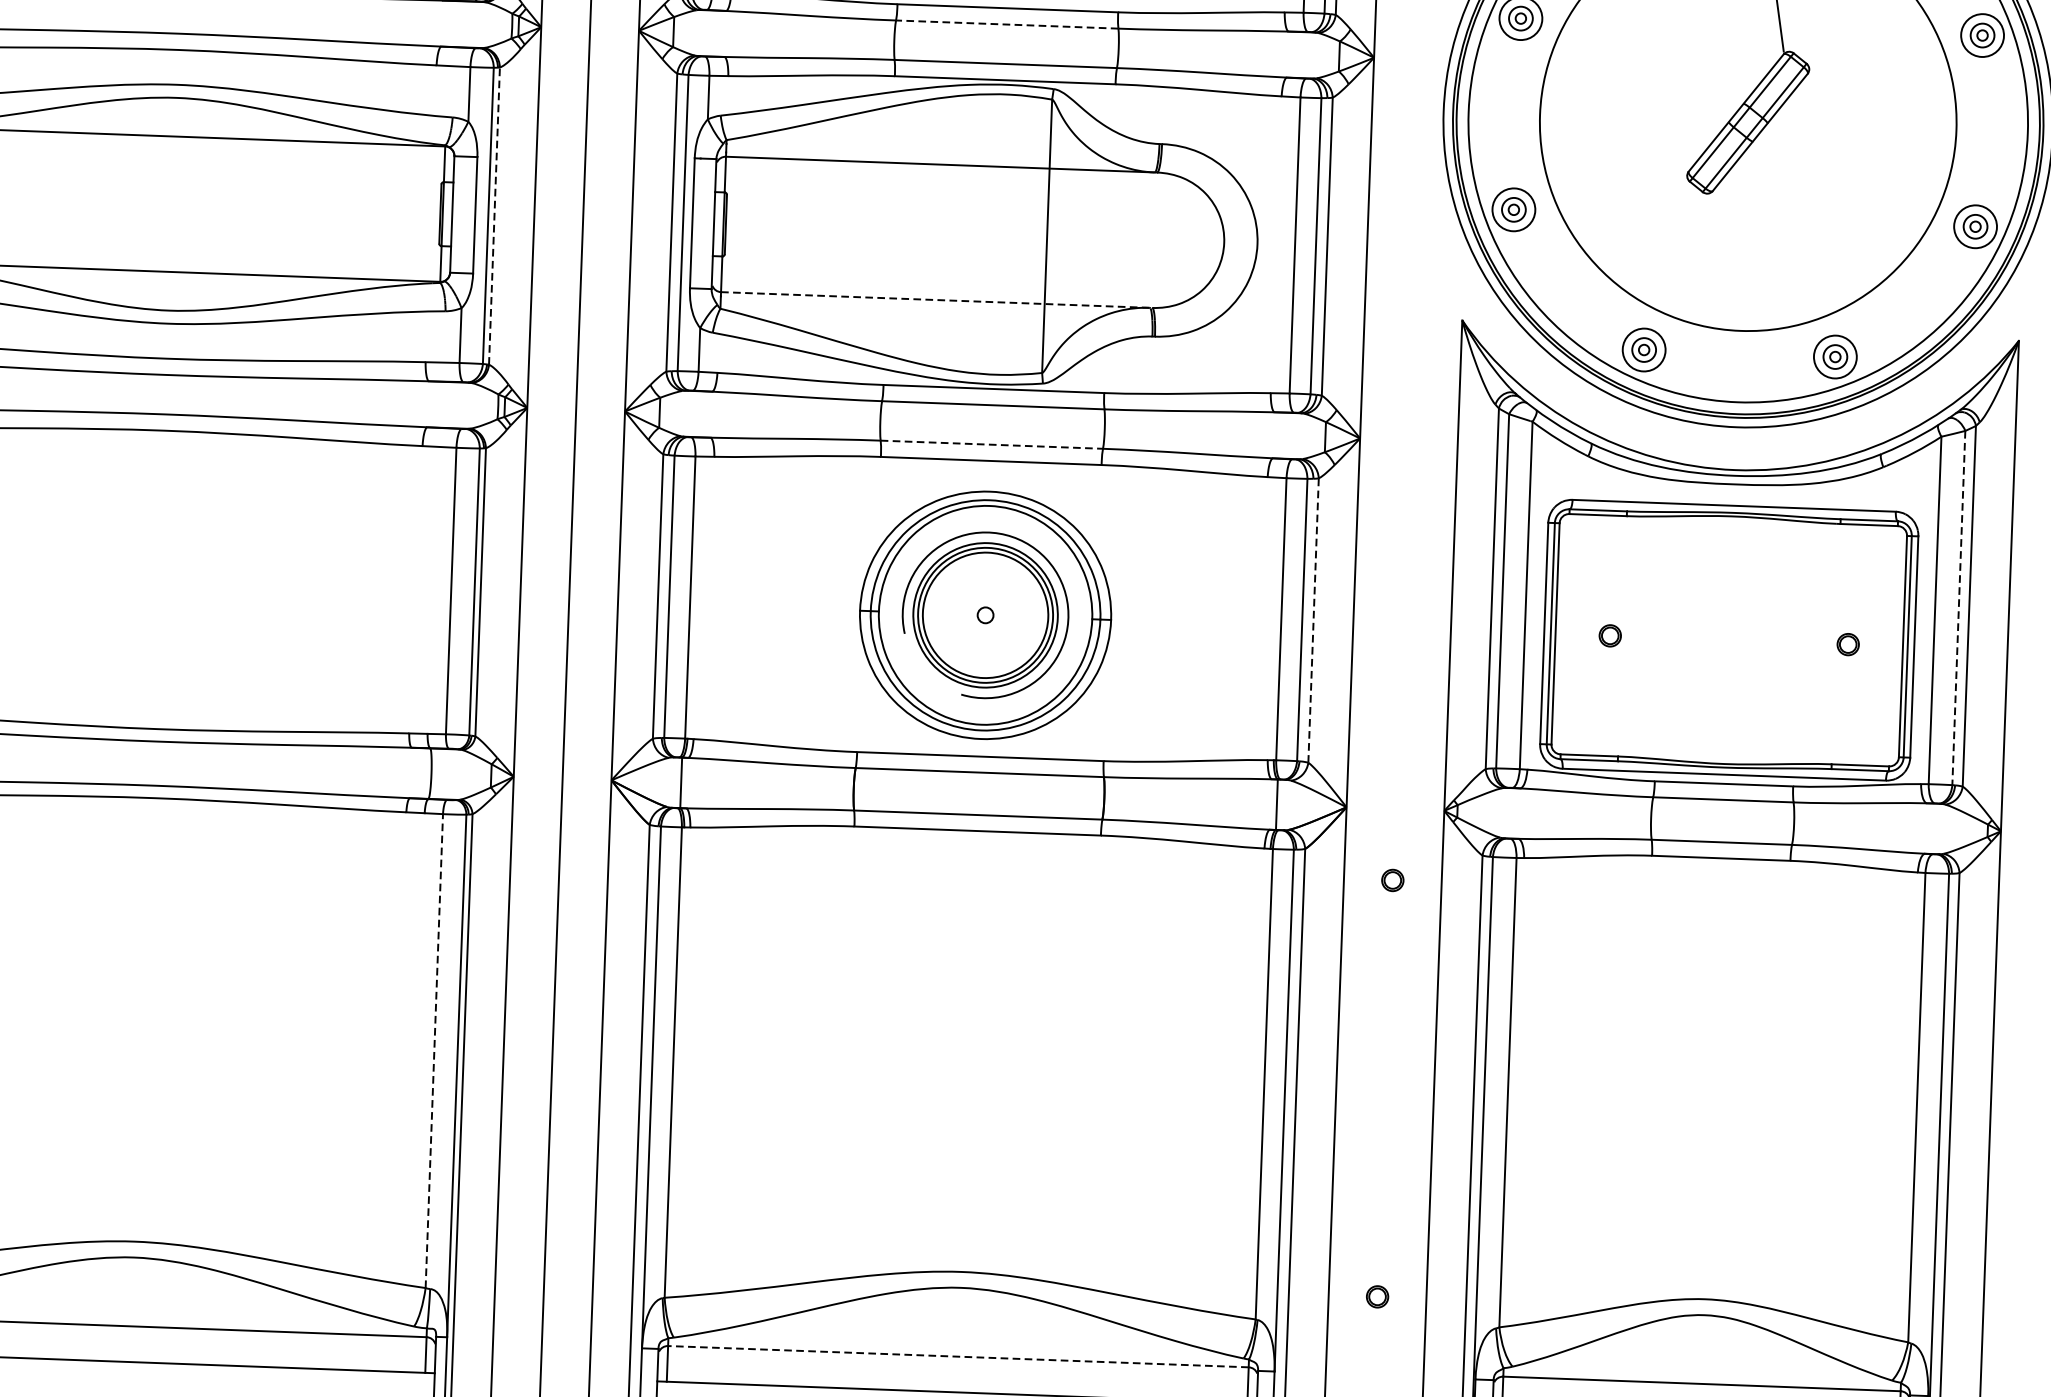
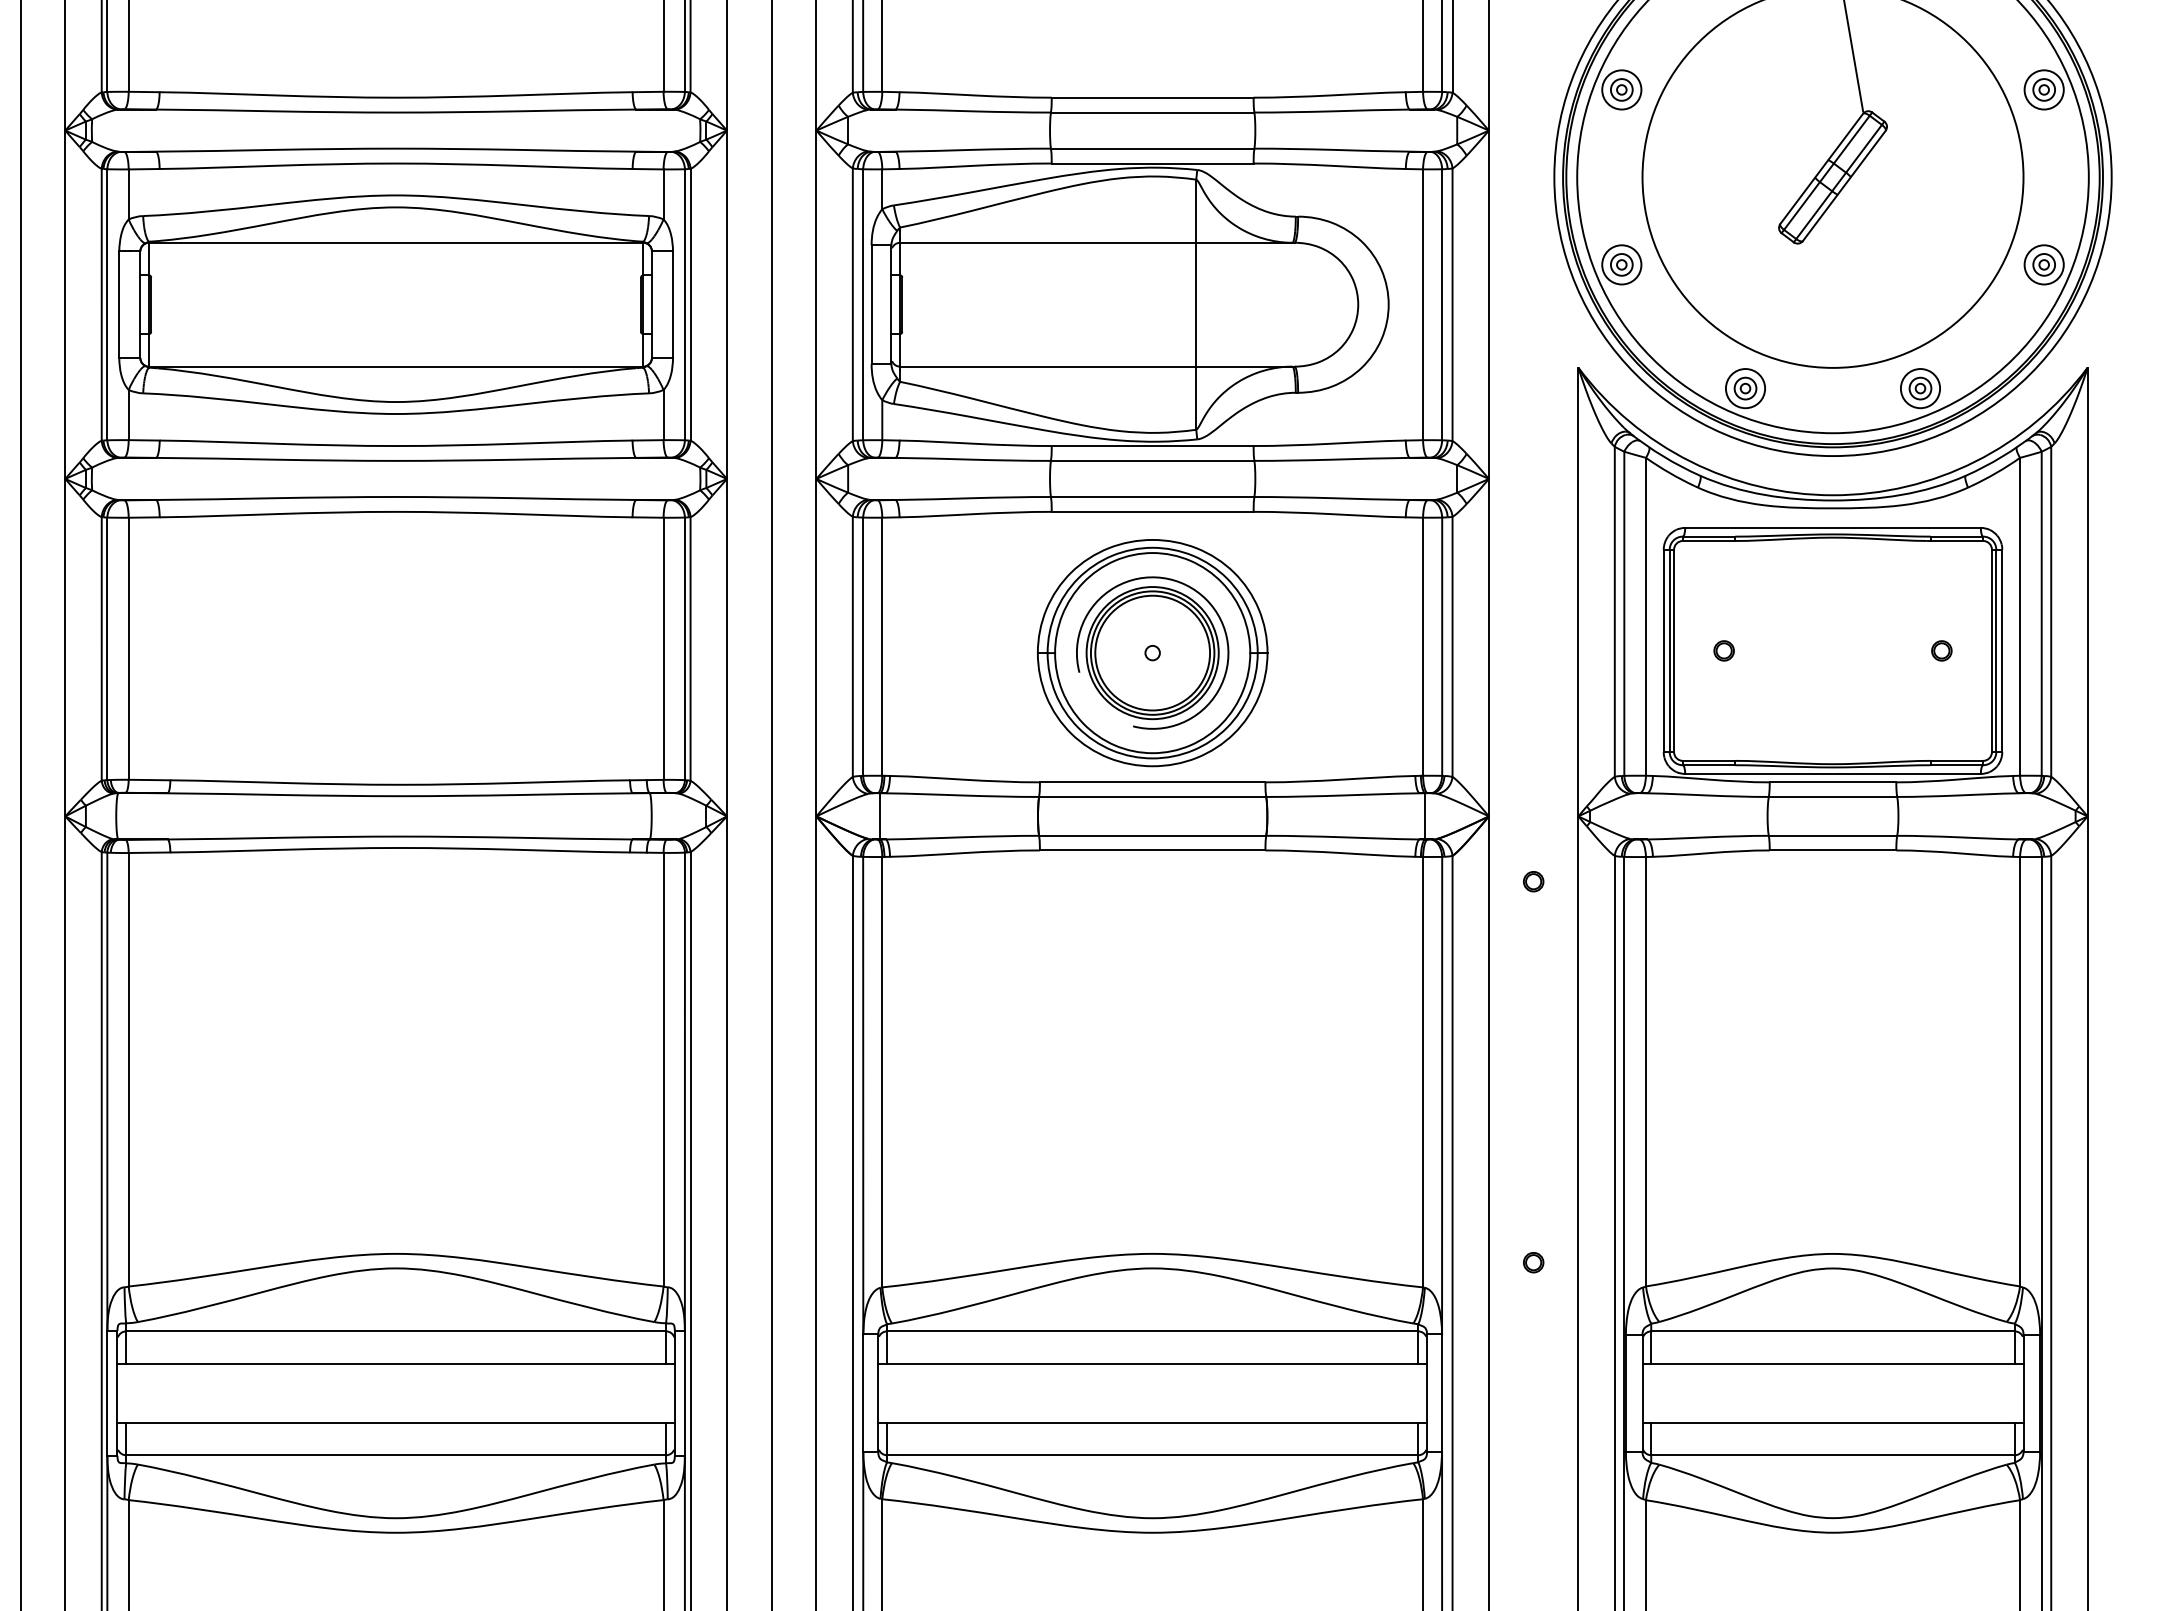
line: (1007, 24) -> (1152, 112), dashed -> solid
line: (494, 215) -> (690, 304), dashed -> solid
line: (936, 299) -> (1097, 366), dashed -> solid
line: (991, 444) -> (1152, 496), dashed -> solid
line: (1958, 608) -> (2041, 614), dashed -> solid
line: (1313, 620) -> (1452, 646), dashed -> solid
line: (434, 1050) -> (663, 1069), dashed -> solid
line: (958, 1356) -> (1152, 1331), dashed -> solid

